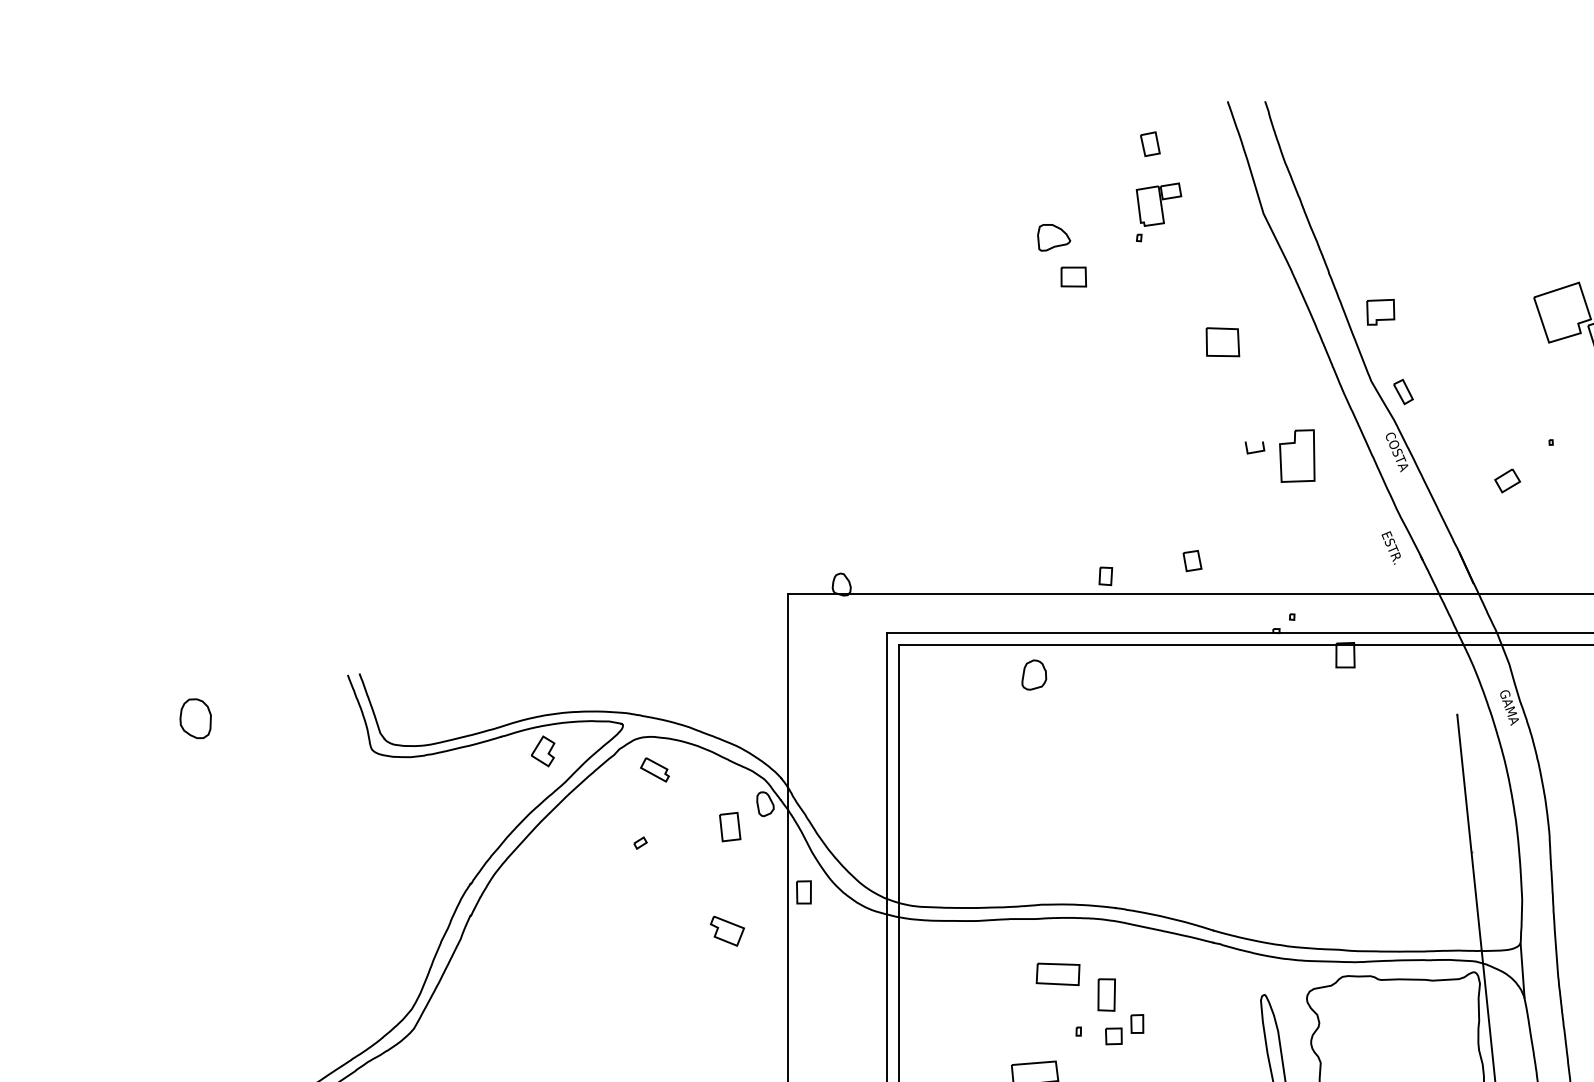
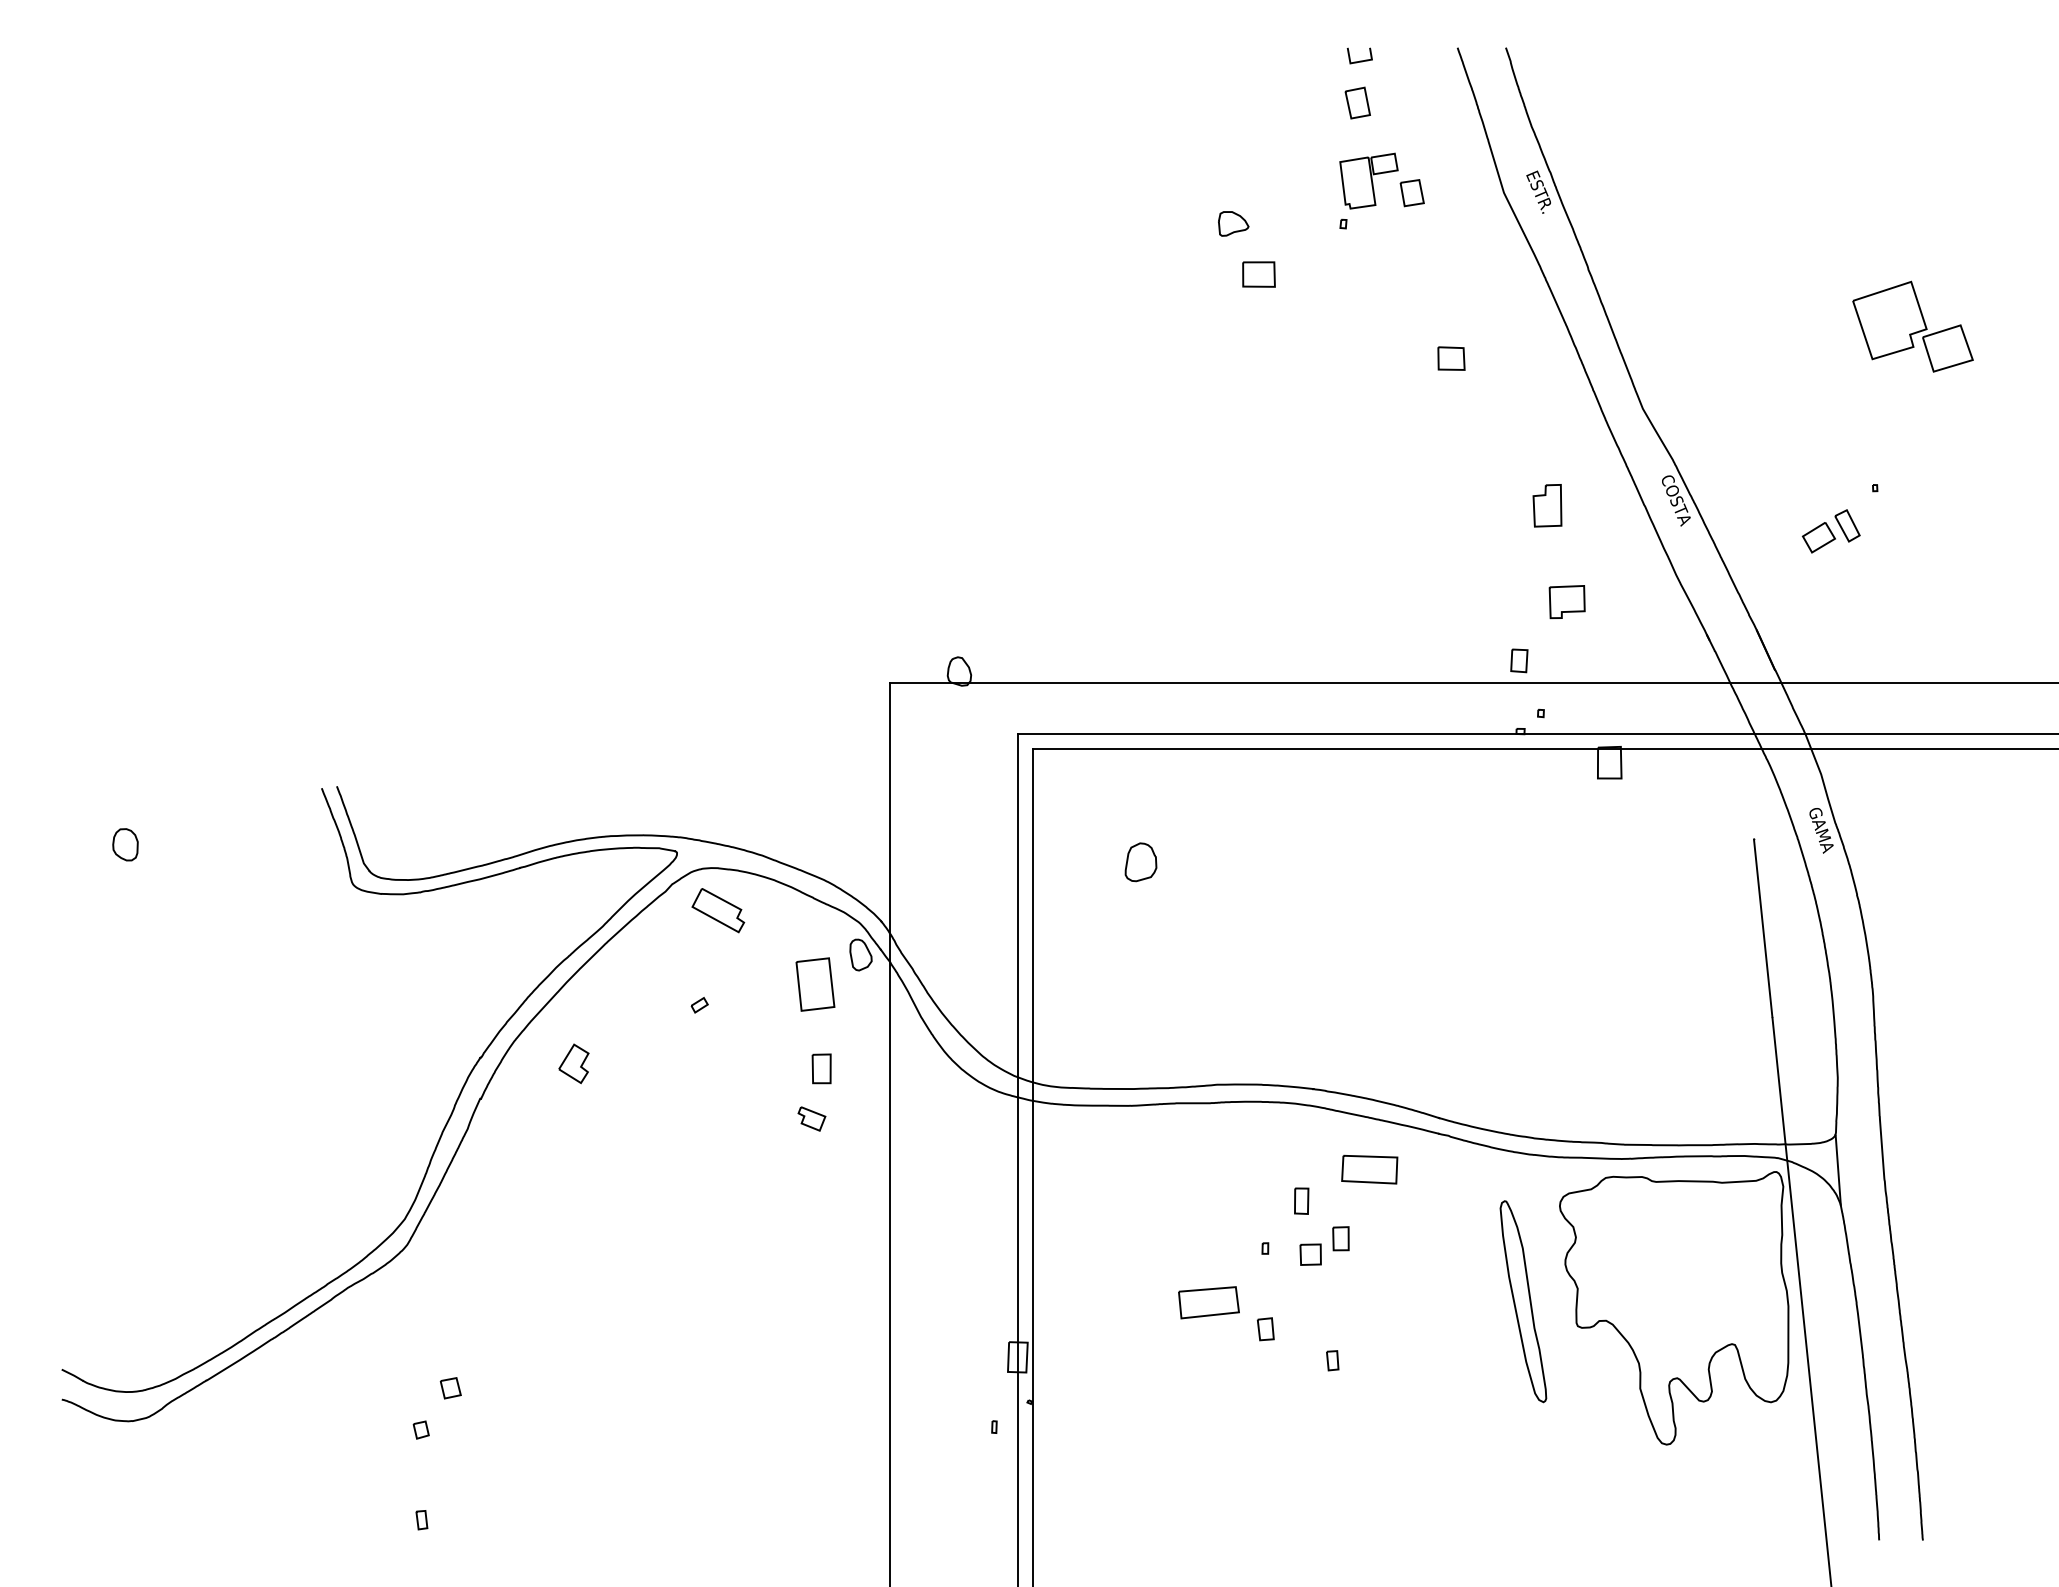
part: (1054, 237) -> (1233, 223), size x0.71
part: (1380, 312) -> (1566, 602), moved
part: (1222, 342) -> (1451, 358), size x0.62
part: (1403, 391) -> (1847, 525), moved
line: (1254, 451) -> (1359, 60), moved
part: (1297, 455) -> (1547, 505), size x0.62
text: (1391, 547) -> (1538, 191), moved
part: (1191, 561) -> (1411, 193), moved
part: (1105, 576) -> (1519, 660), moved
part: (1033, 675) -> (1140, 862), moved
part: (195, 718) -> (125, 844), size x0.62
part: (542, 751) -> (573, 1063), moved
part: (655, 769) -> (718, 910), size x1.43
part: (730, 827) -> (815, 984), size x1.43
part: (803, 892) -> (821, 1068), moved
part: (727, 930) -> (811, 1118), size x0.62
part: (1057, 974) -> (1369, 1169), moved
part: (1106, 994) -> (1301, 1200), size x0.62

